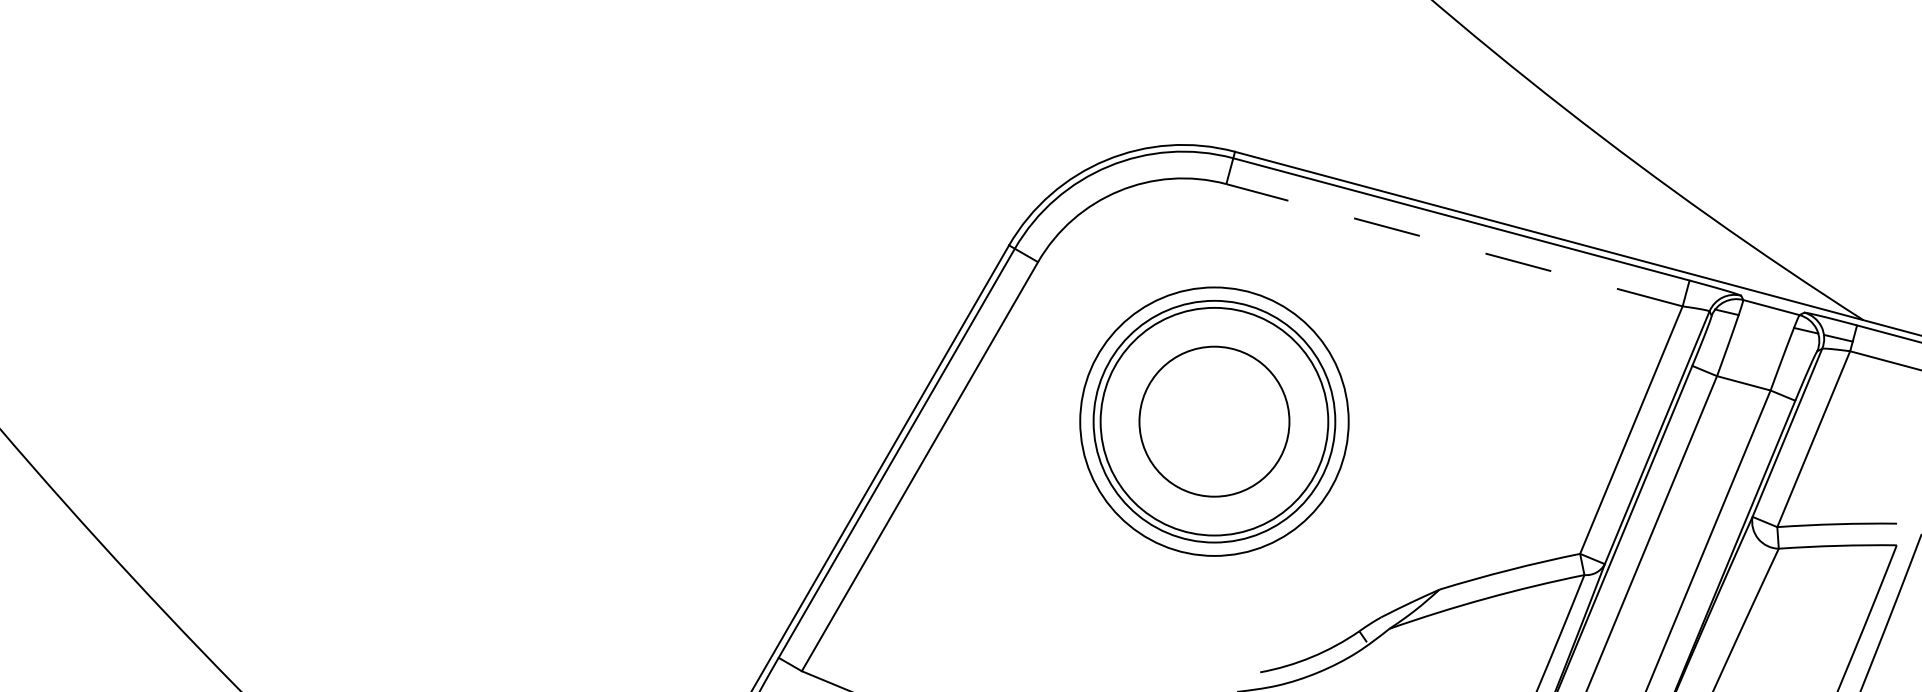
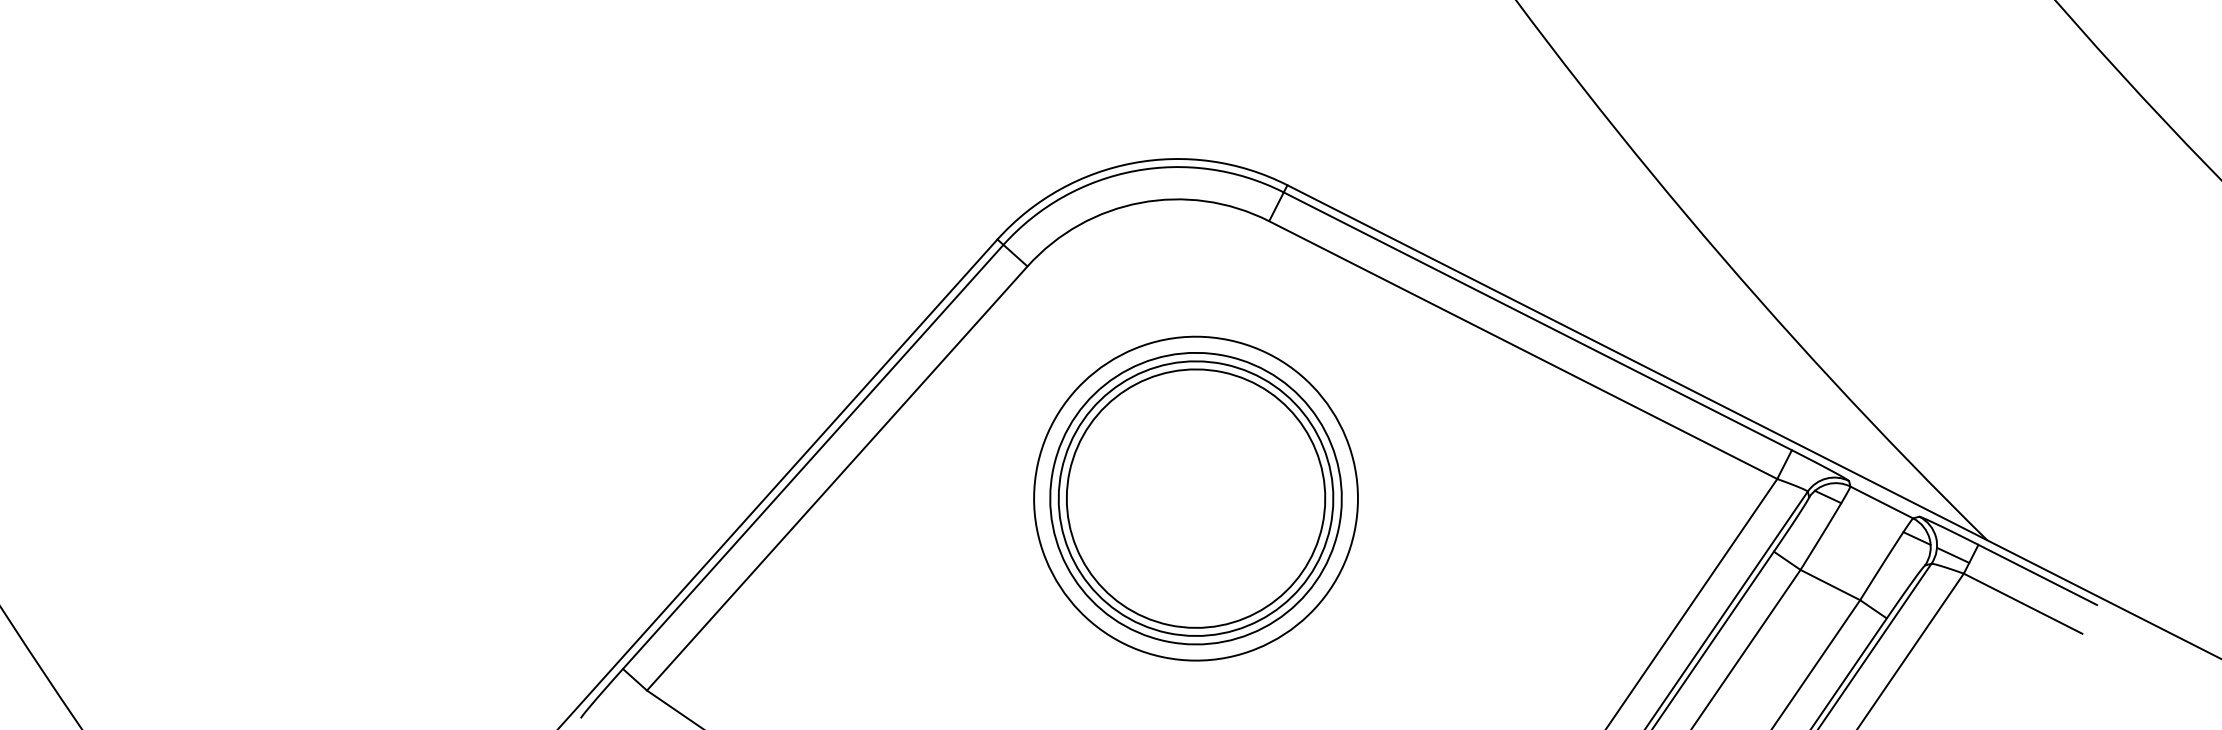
line: (1454, 245) -> (1523, 350), dashed -> solid
circle: (1214, 421) -> (1196, 498), size x1.43

